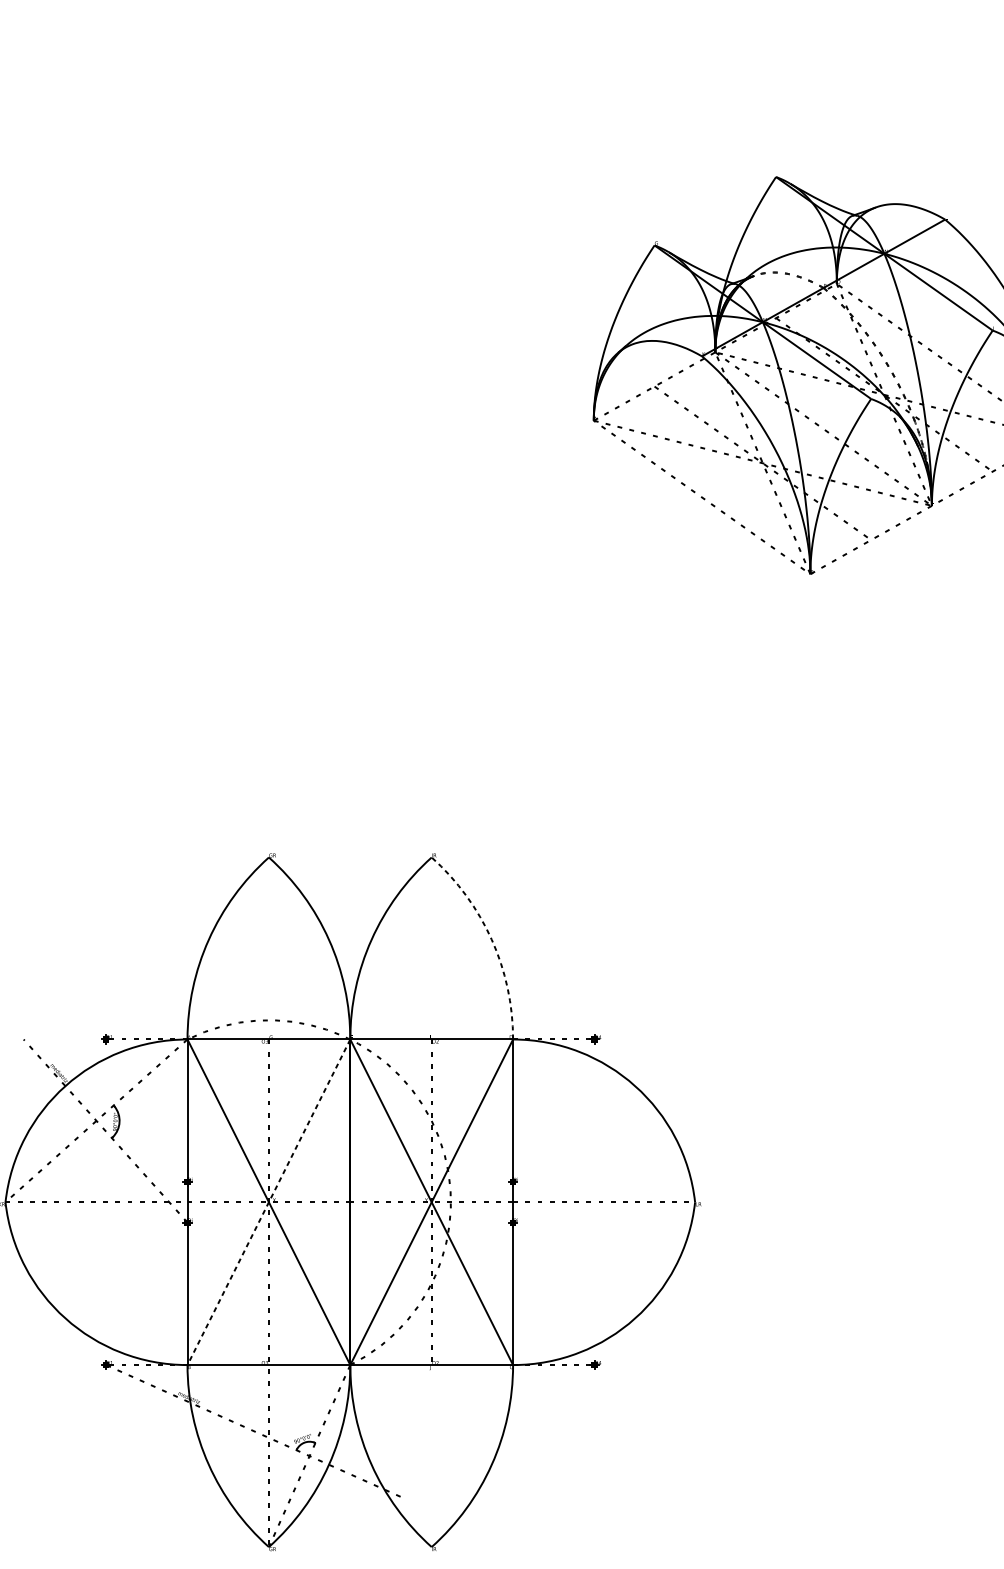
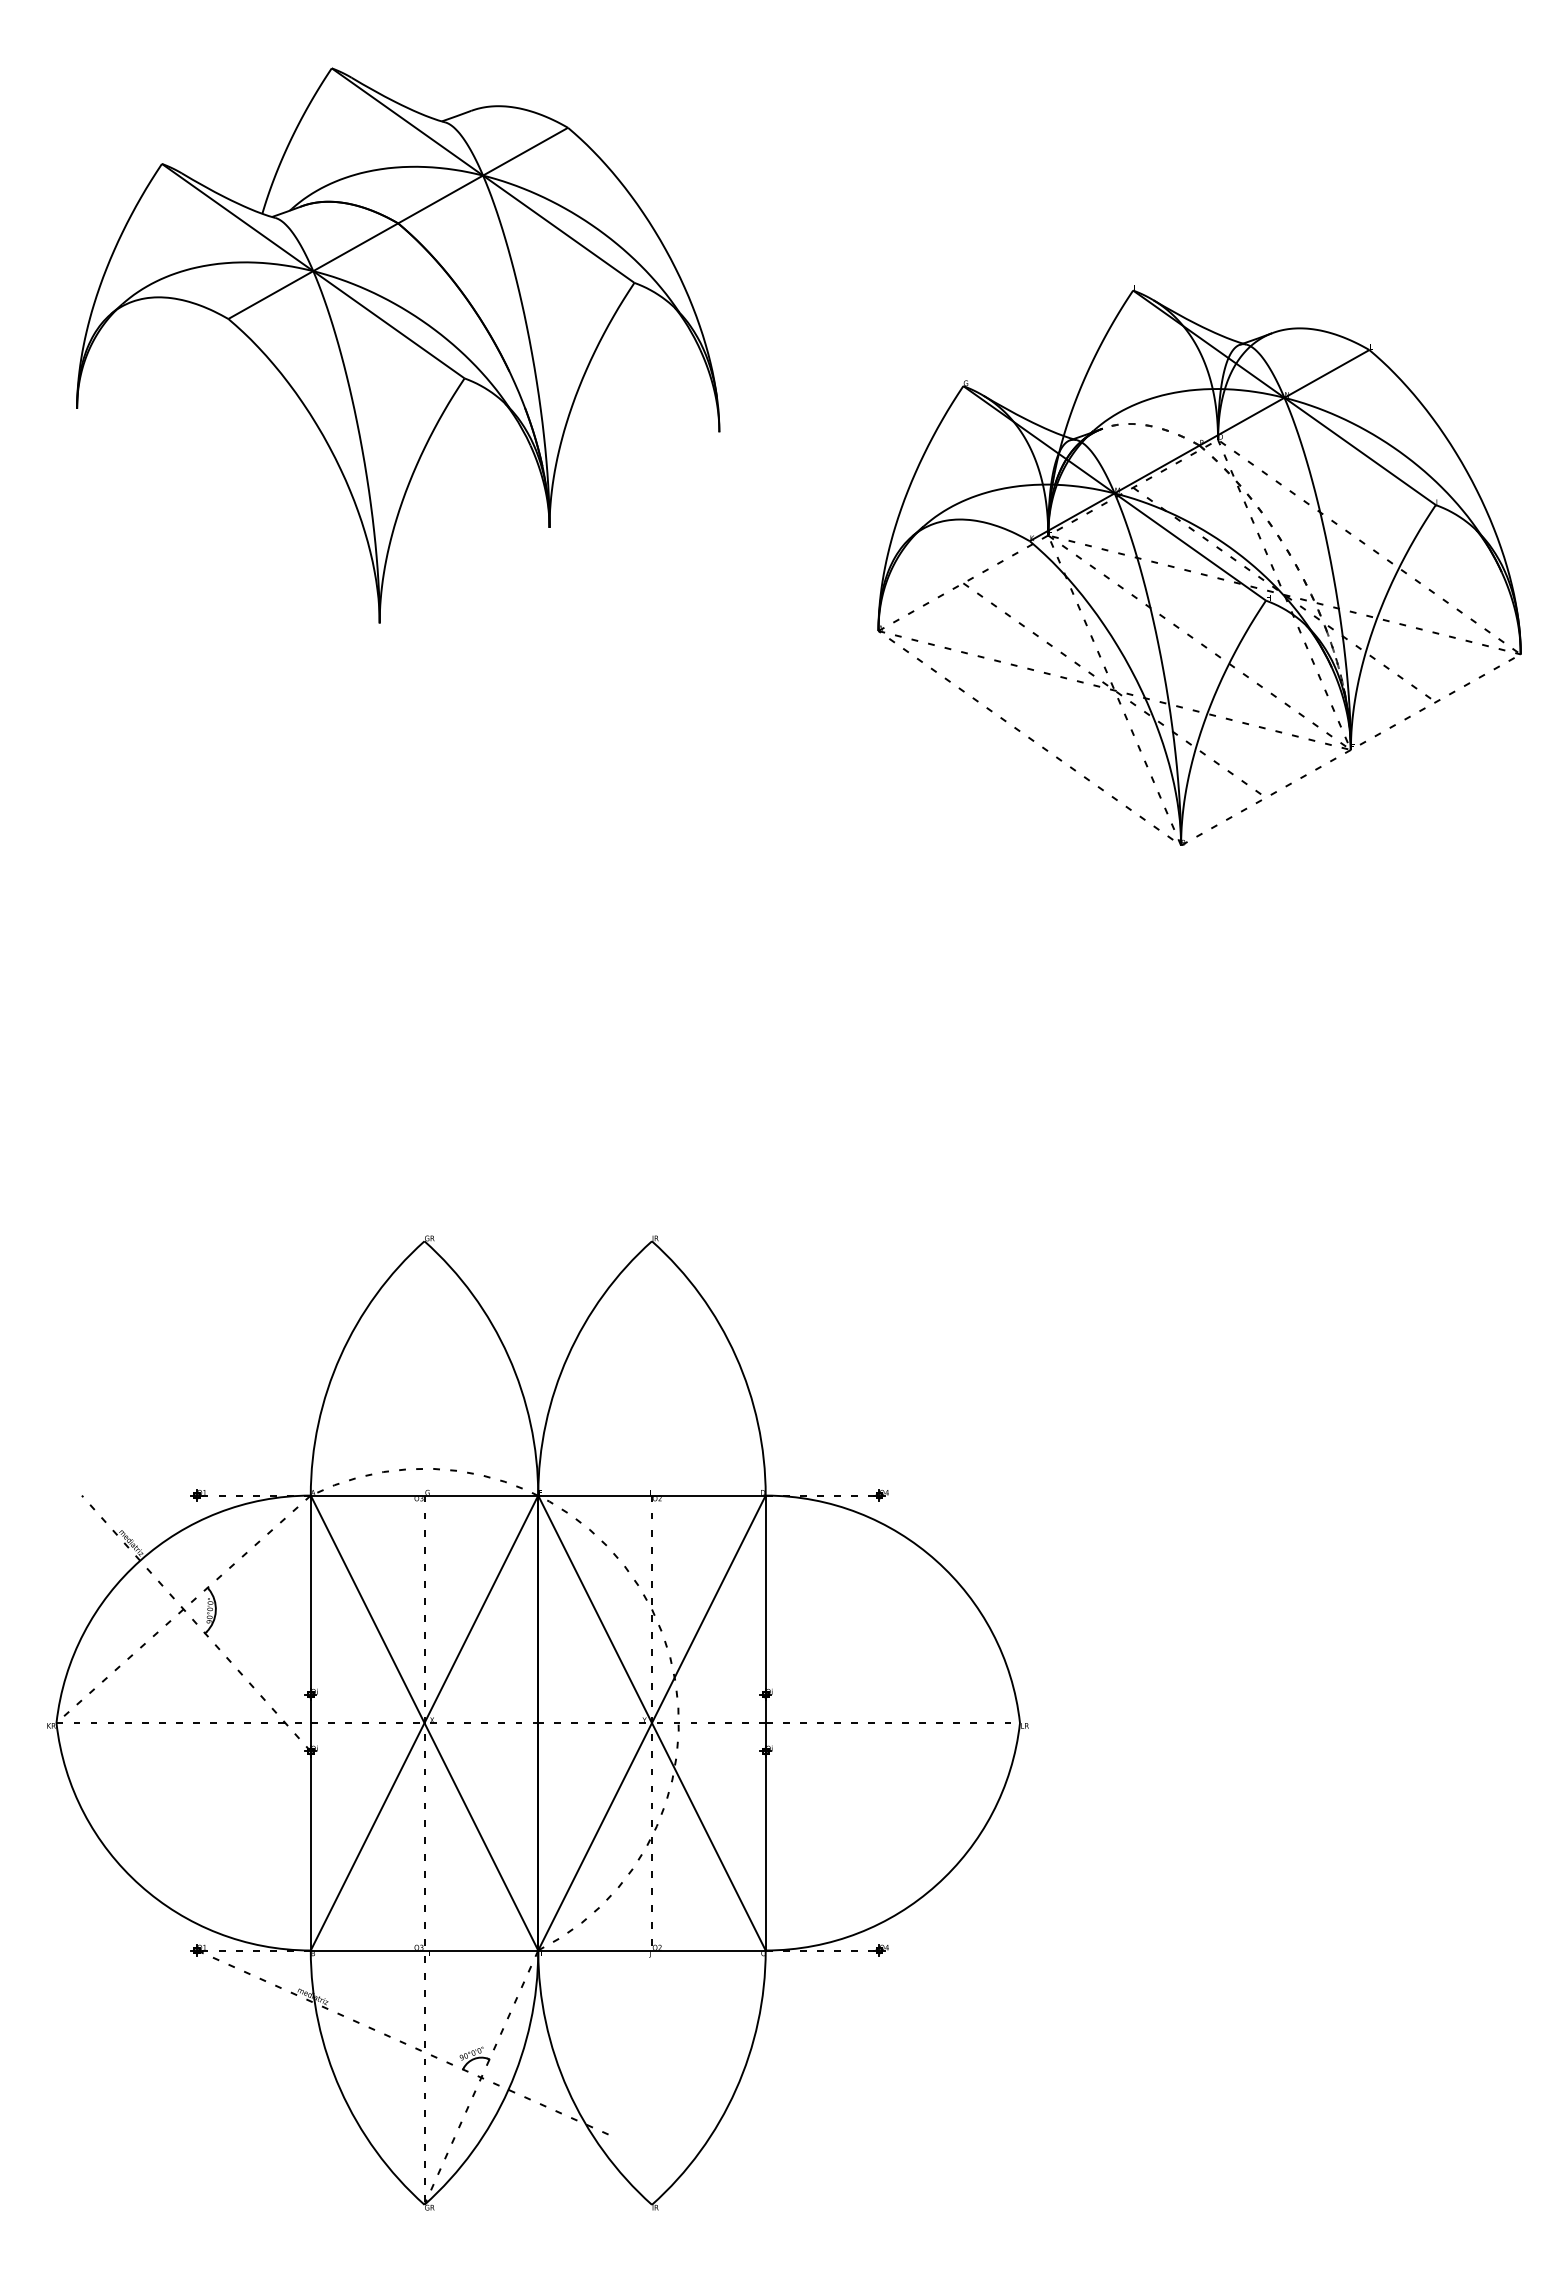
part: (250, 216) -> (398, 345), added
arc: (491, 939) -> (735, 1356), dashed -> solid
line: (268, 1202) -> (424, 1723), dashed -> solid

